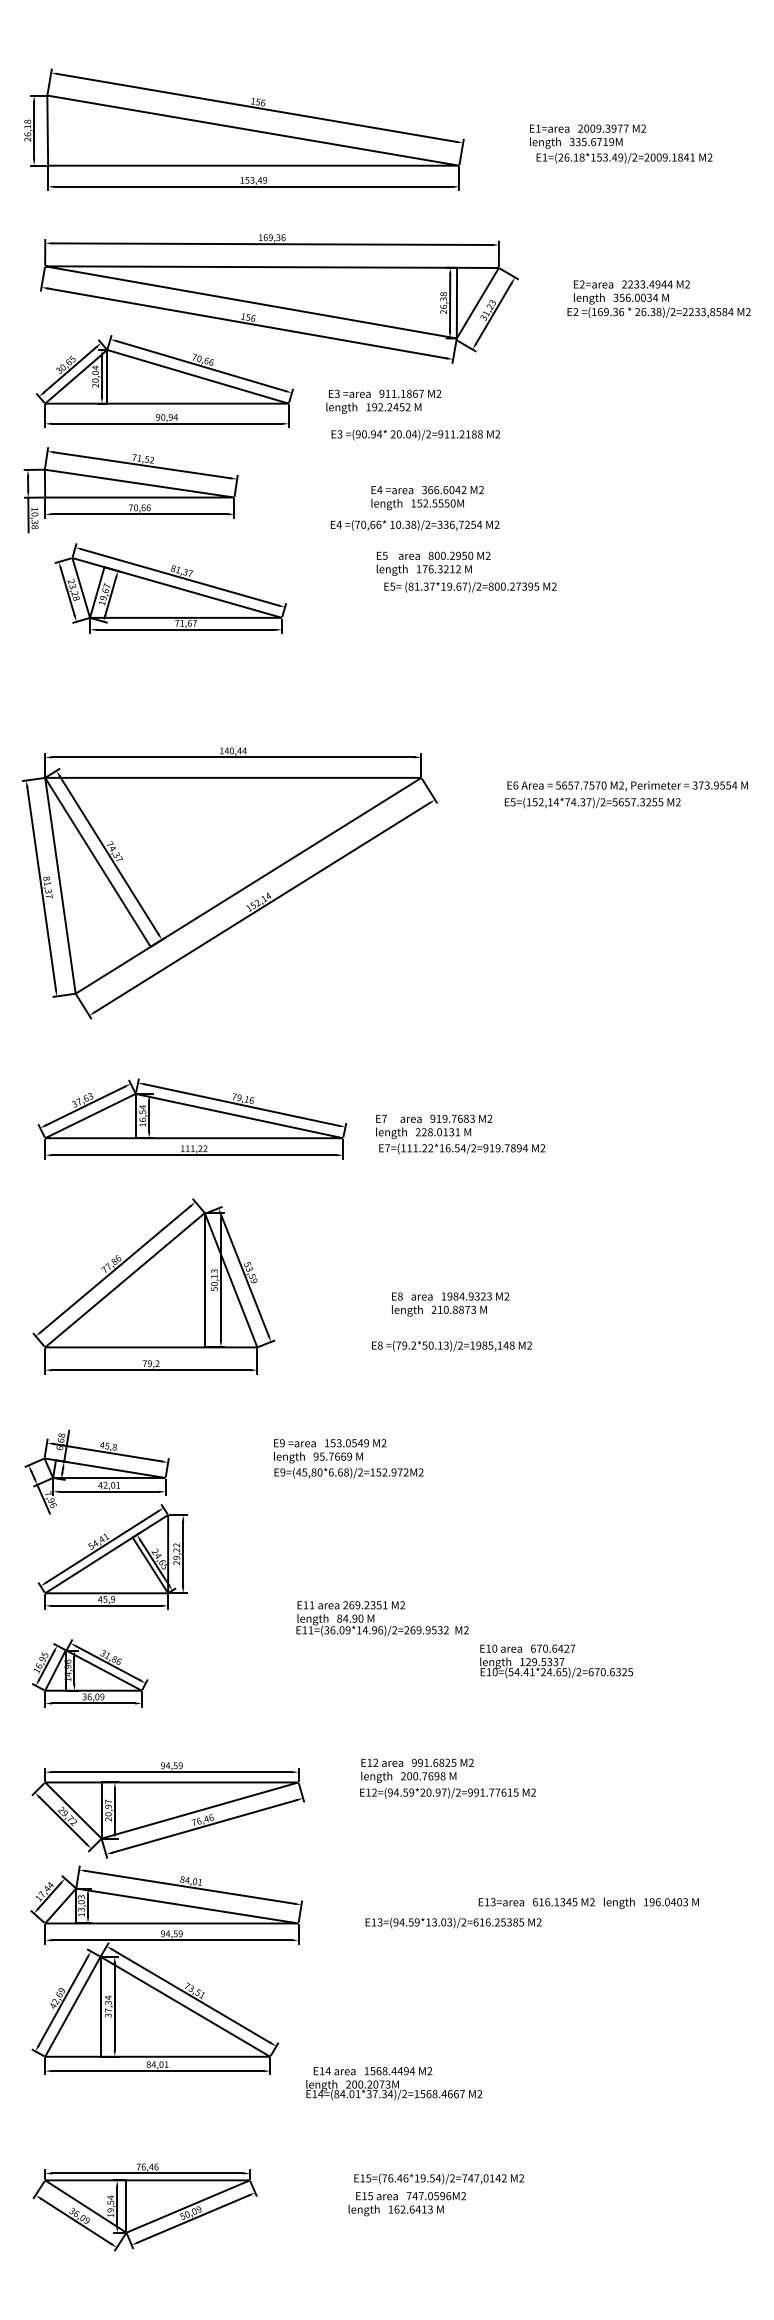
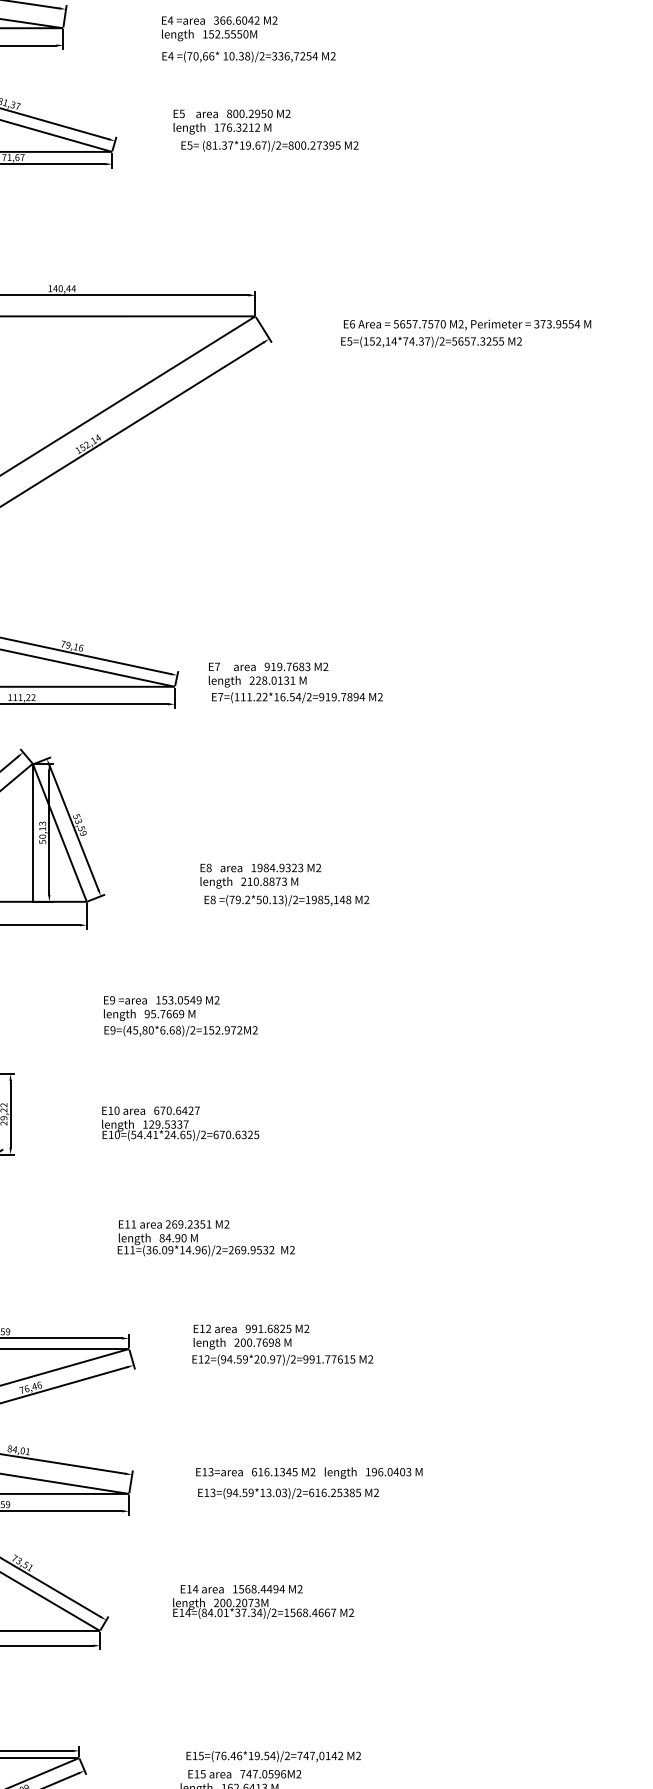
text: (427, 498) -> (219, 29), moved
text: (466, 571) -> (265, 129), moved
text: (450, 1304) -> (260, 876), moved
text: (382, 1618) -> (206, 1238), moved
text: (556, 1661) -> (180, 1123), moved
text: (588, 1902) -> (308, 1472), moved
text: (394, 2083) -> (263, 1601), moved

